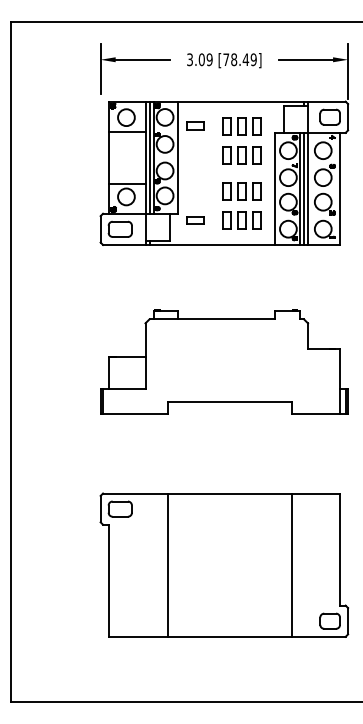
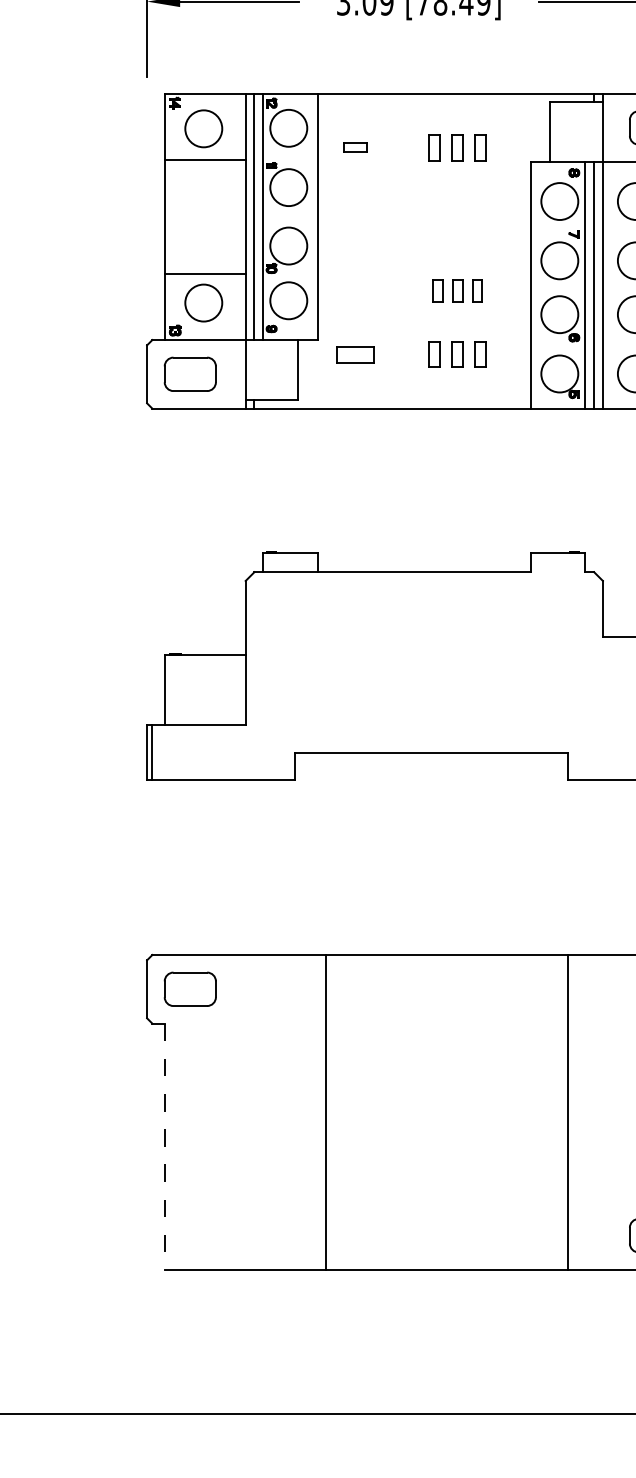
part: (195, 125) -> (355, 146), size x0.6
part: (241, 126) -> (456, 148), size x0.7
part: (241, 155) -> (456, 212), removed
part: (241, 191) -> (456, 291), size x0.6
part: (241, 220) -> (456, 354), size x0.7
line: (167, 564) -> (324, 1110), moved
line: (108, 581) -> (164, 1148), solid -> dashed

